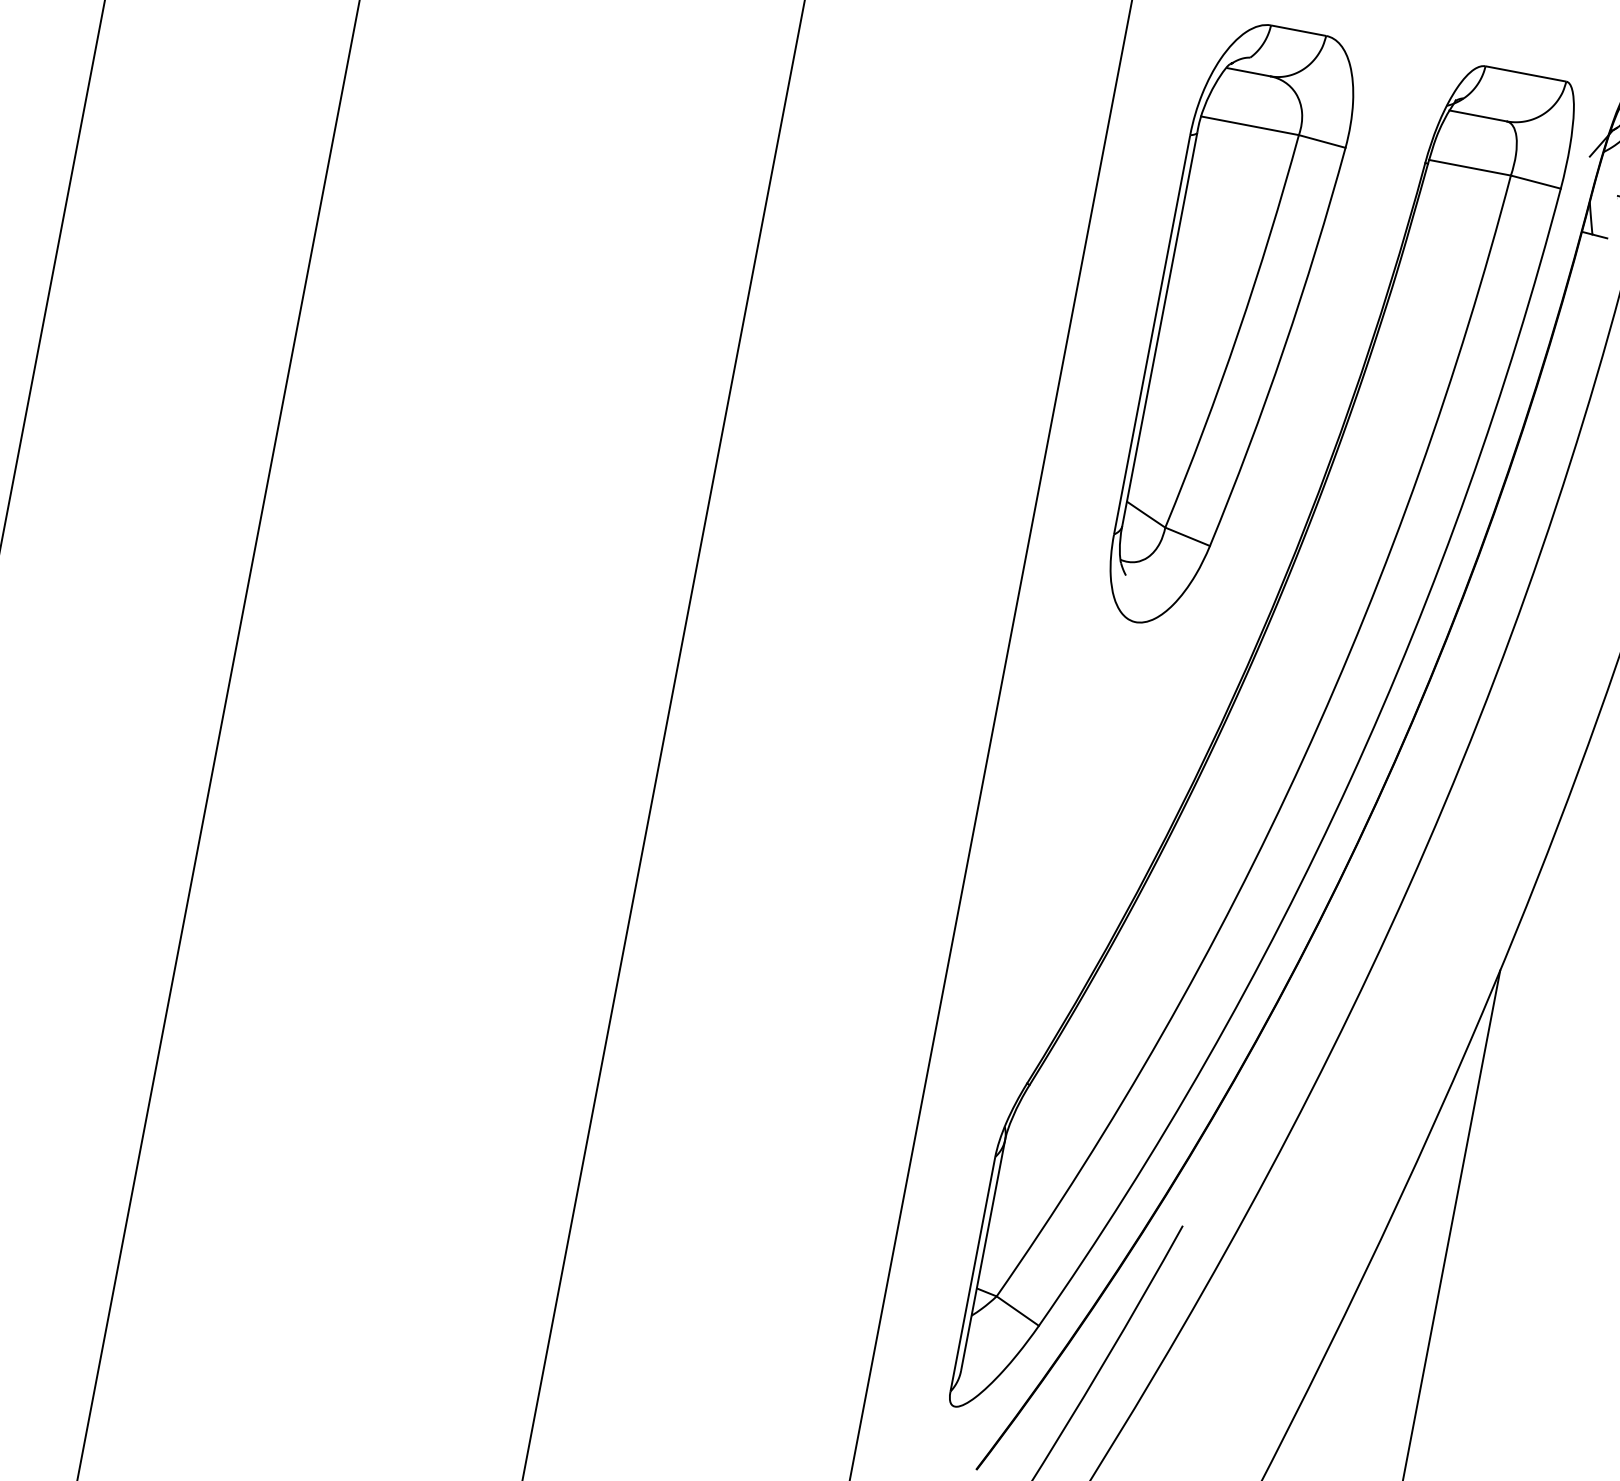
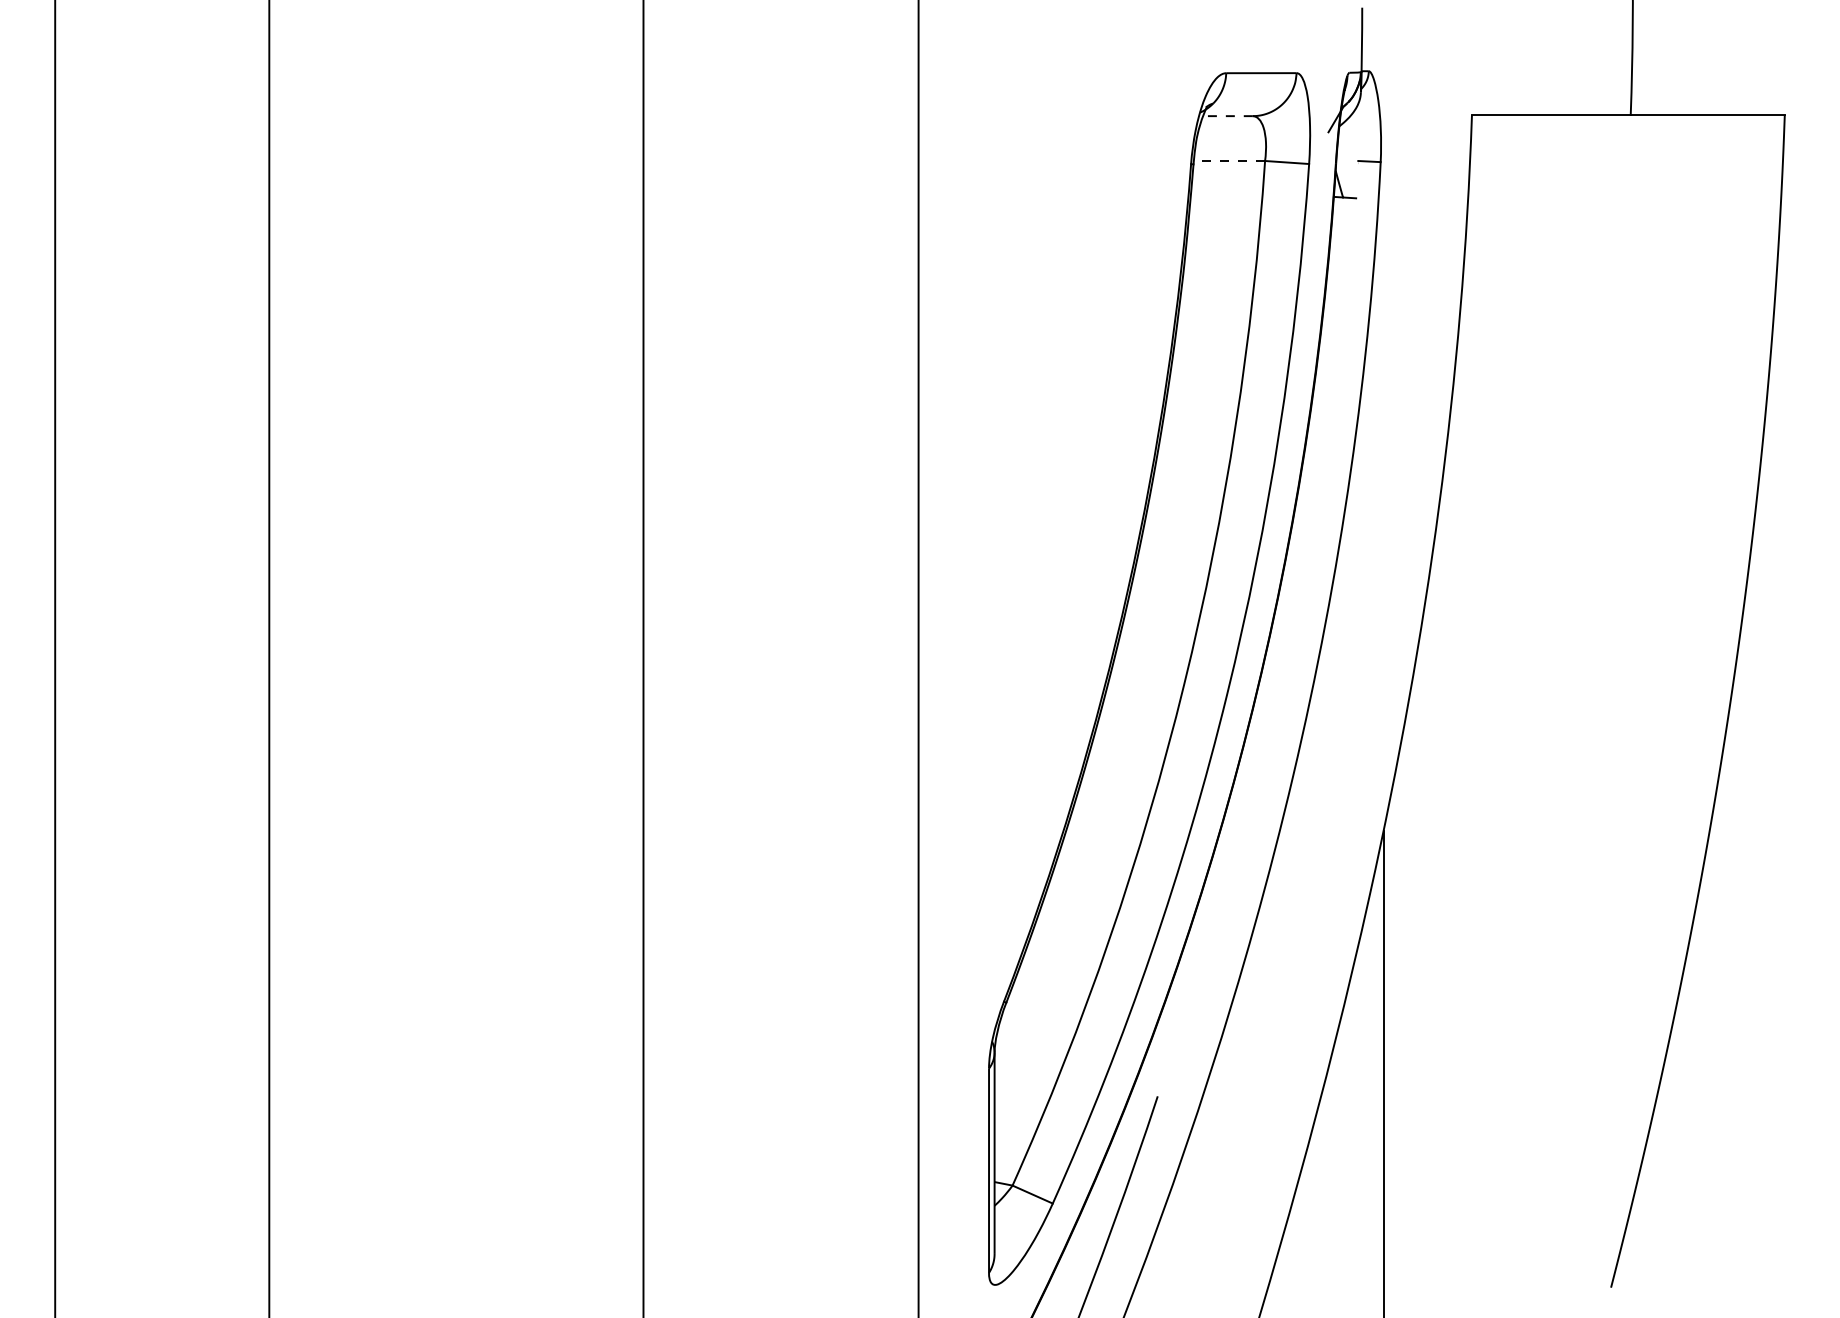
line: (1477, 116) -> (1227, 116), solid -> dashed
line: (1470, 167) -> (1229, 160), solid -> dashed
part: (1232, 328) -> (1055, 334), removed

